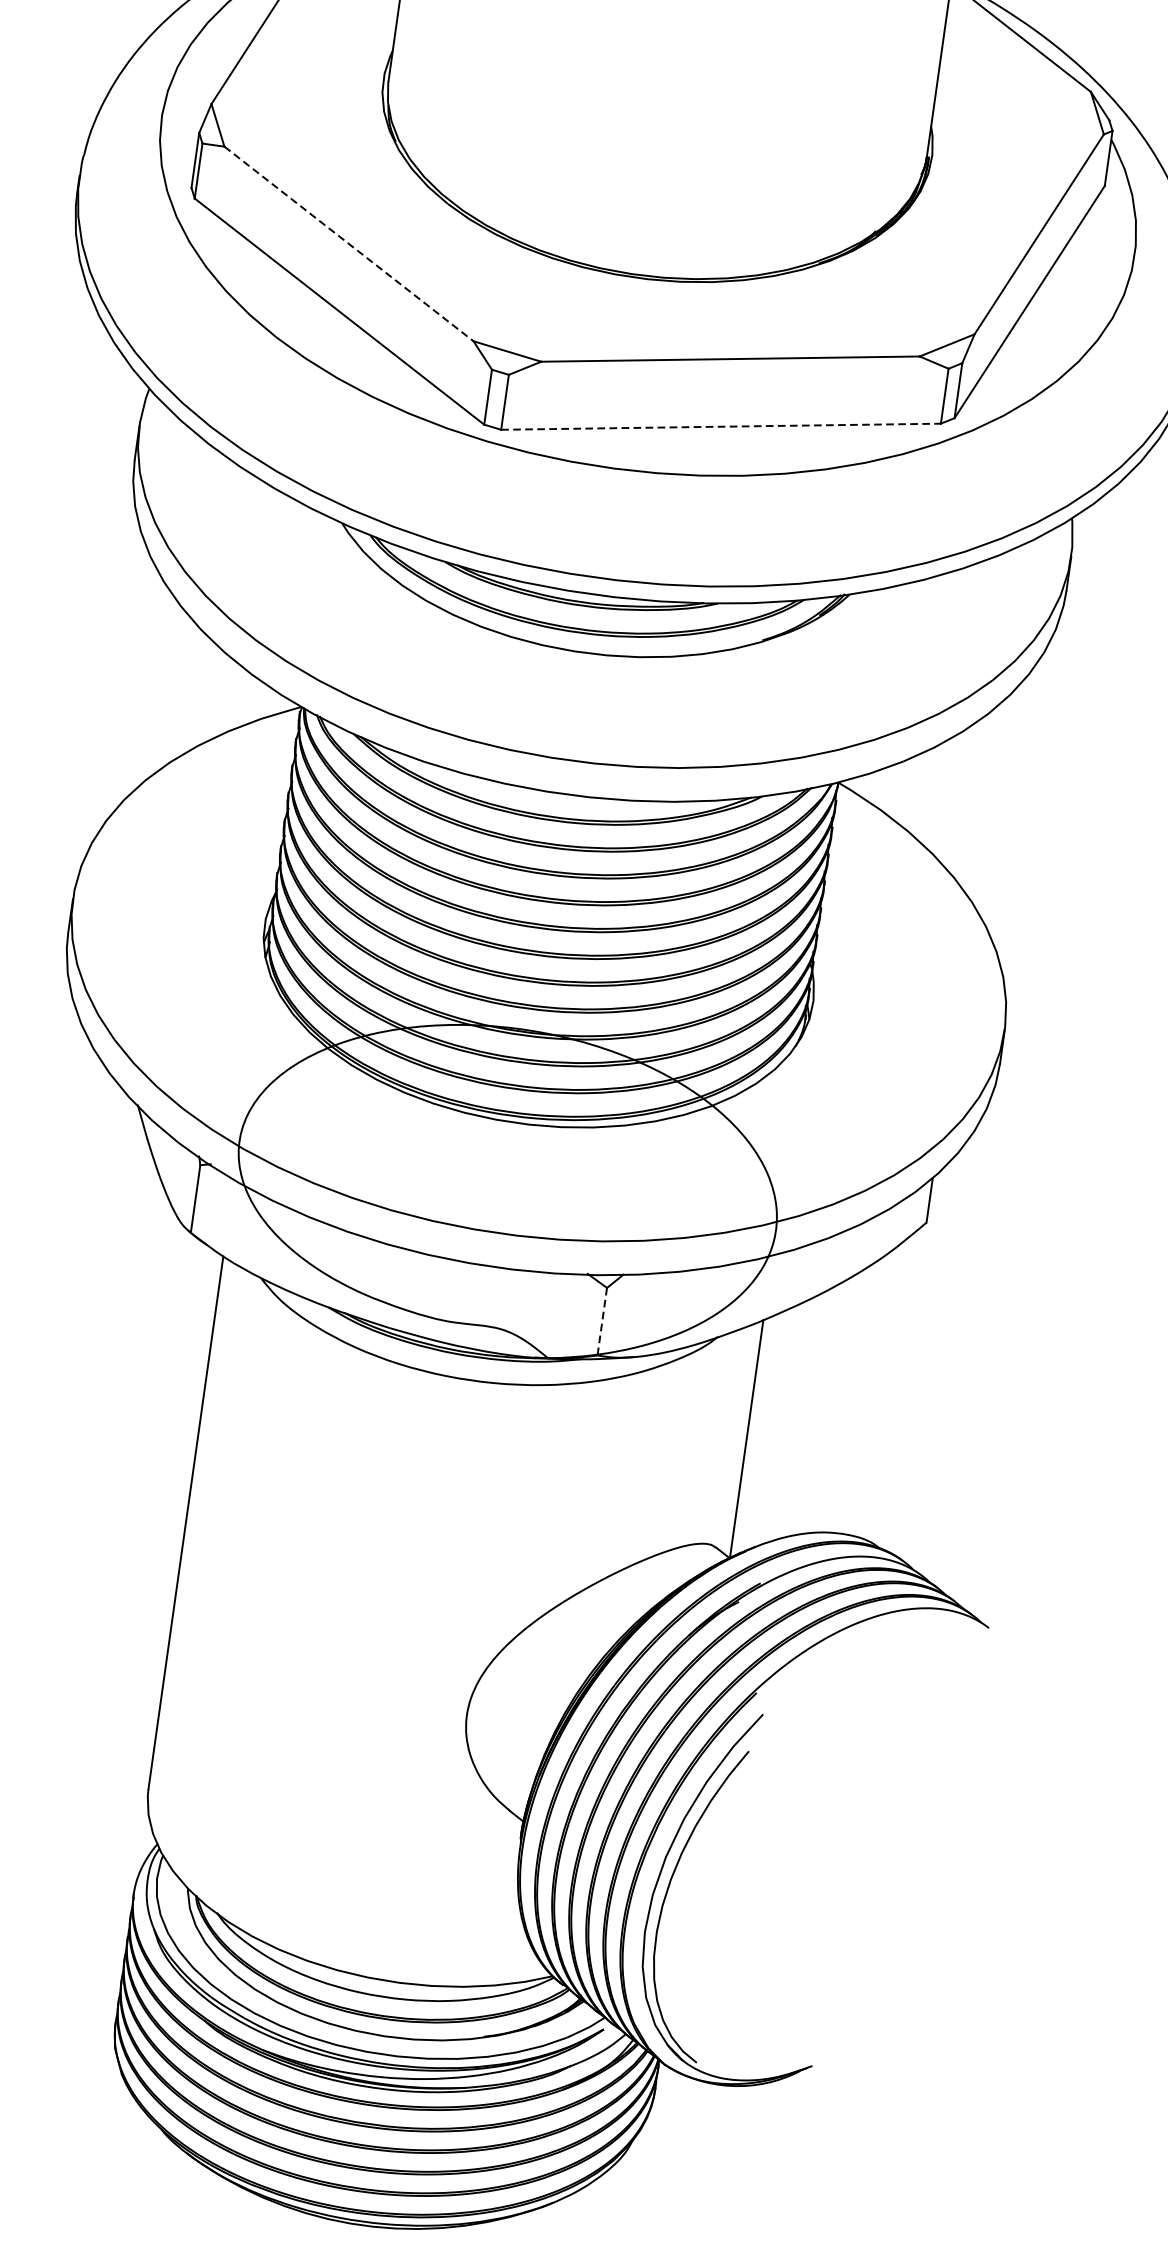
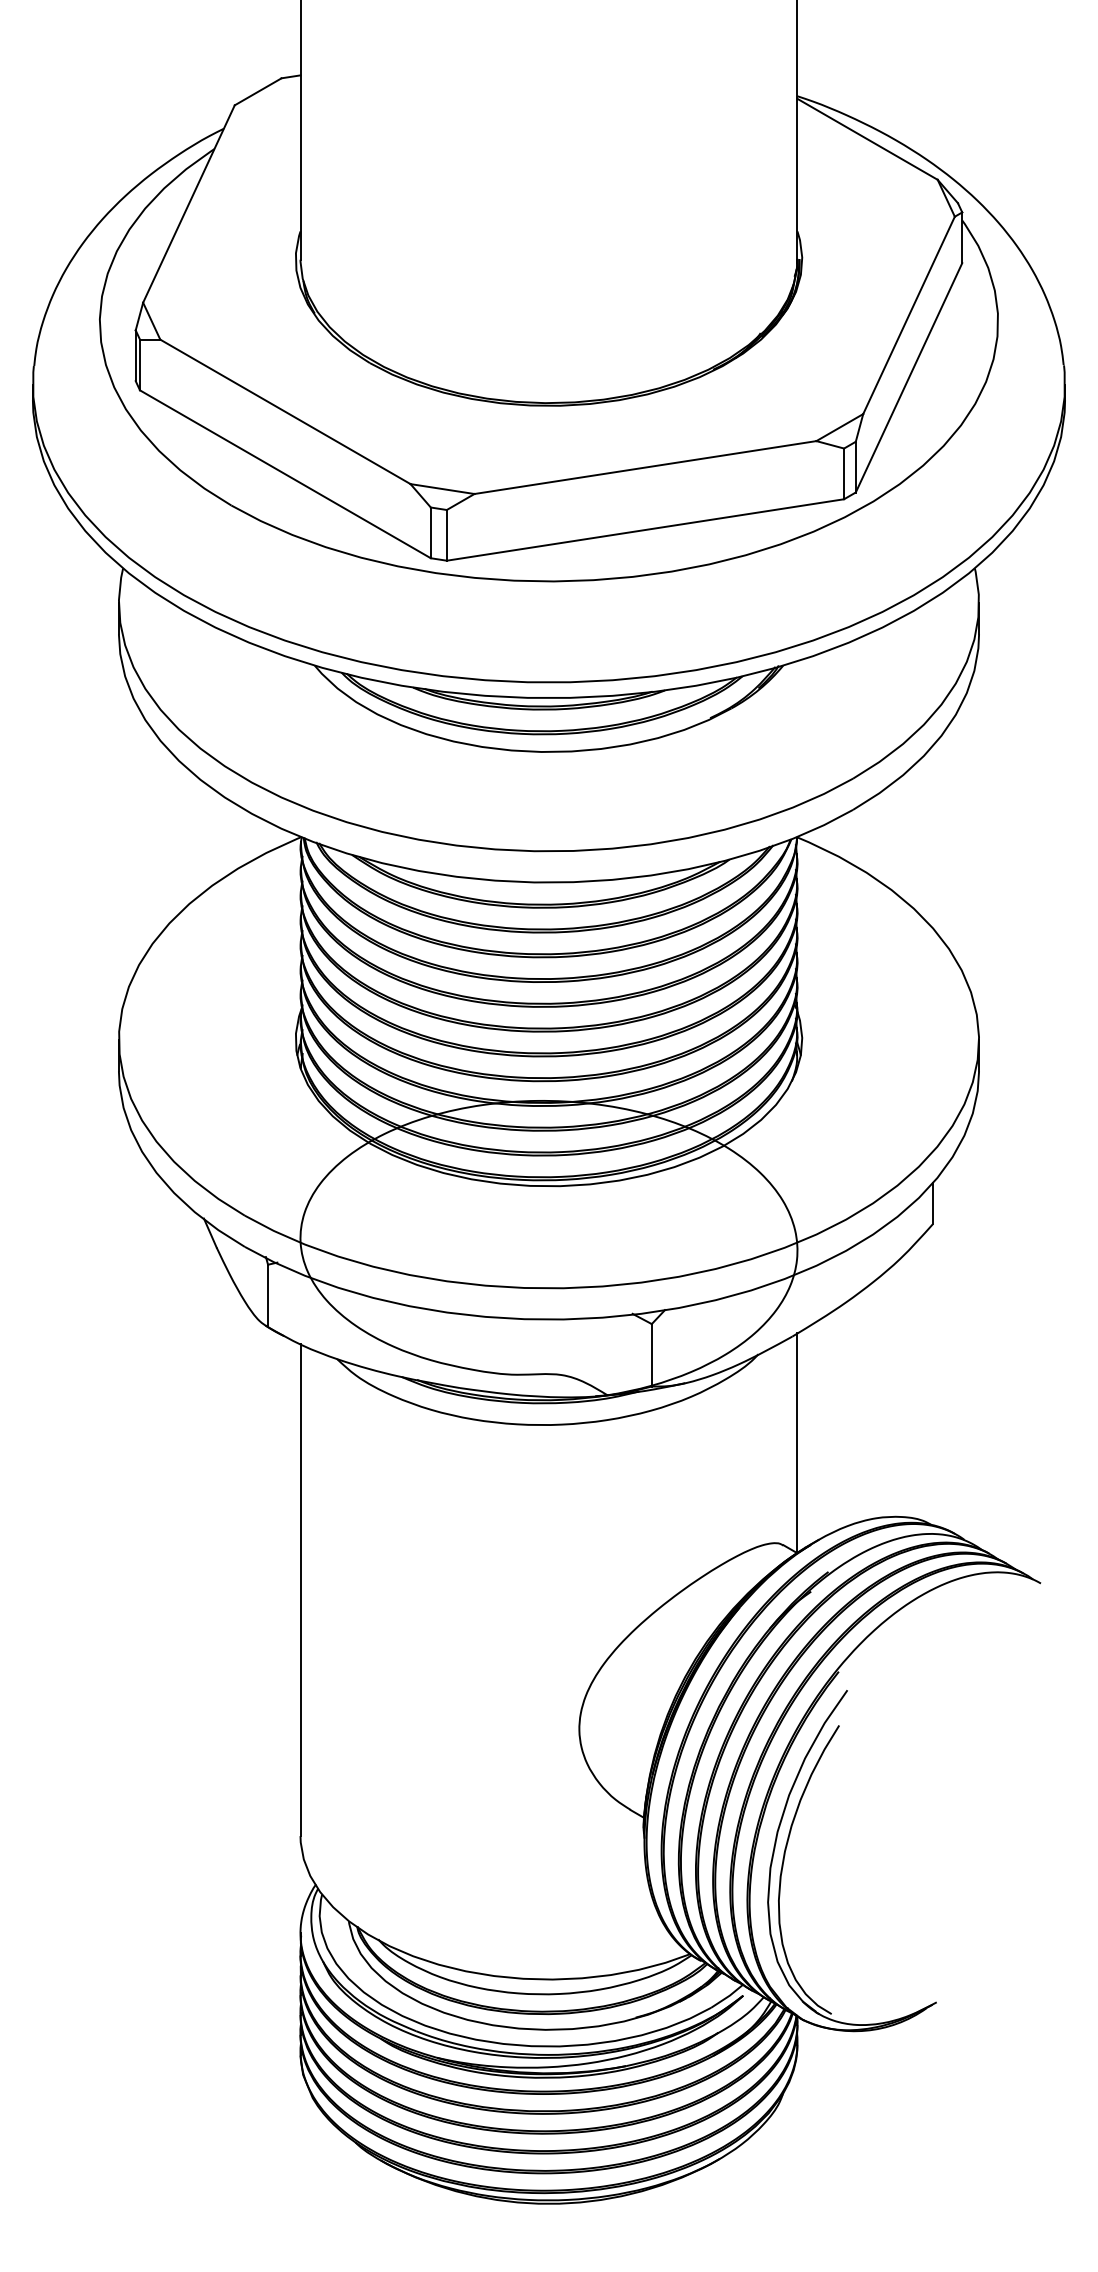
line: (348, 244) -> (285, 412), dashed -> solid
line: (721, 426) -> (645, 529), dashed -> solid
line: (601, 1321) -> (651, 1355), dashed -> solid

